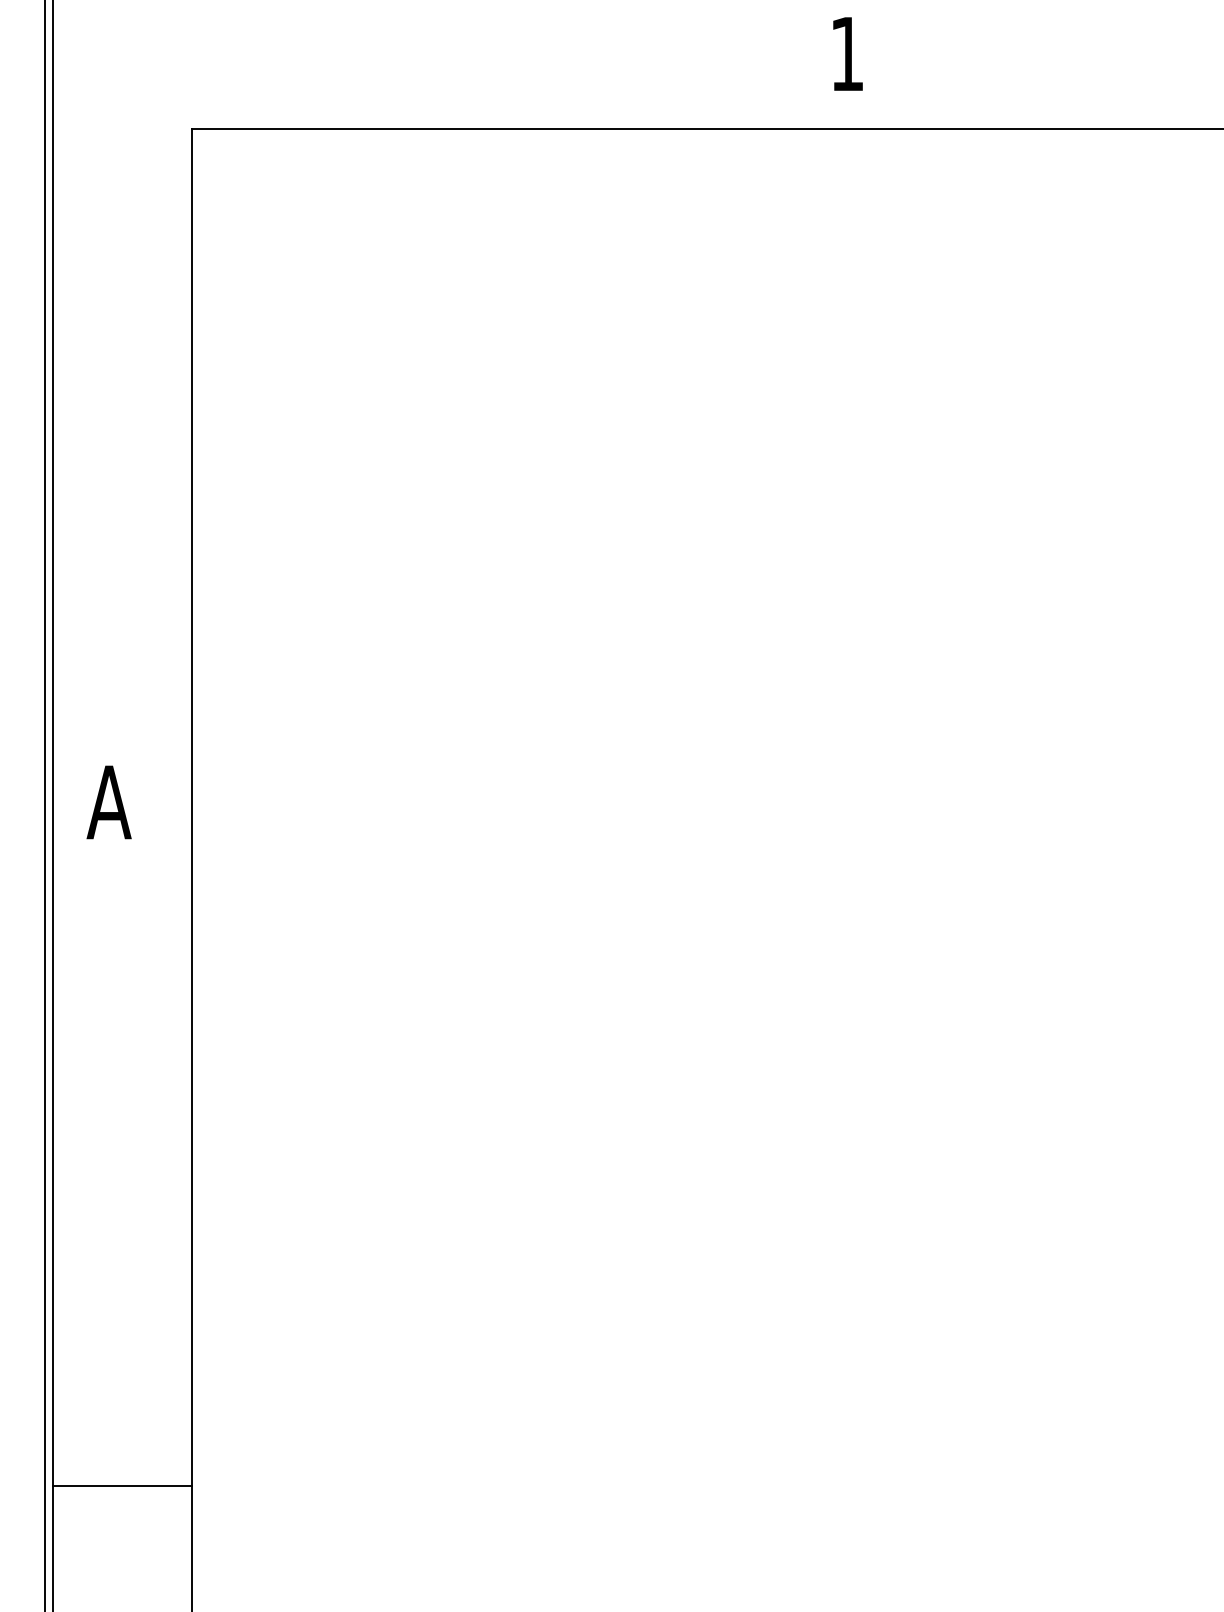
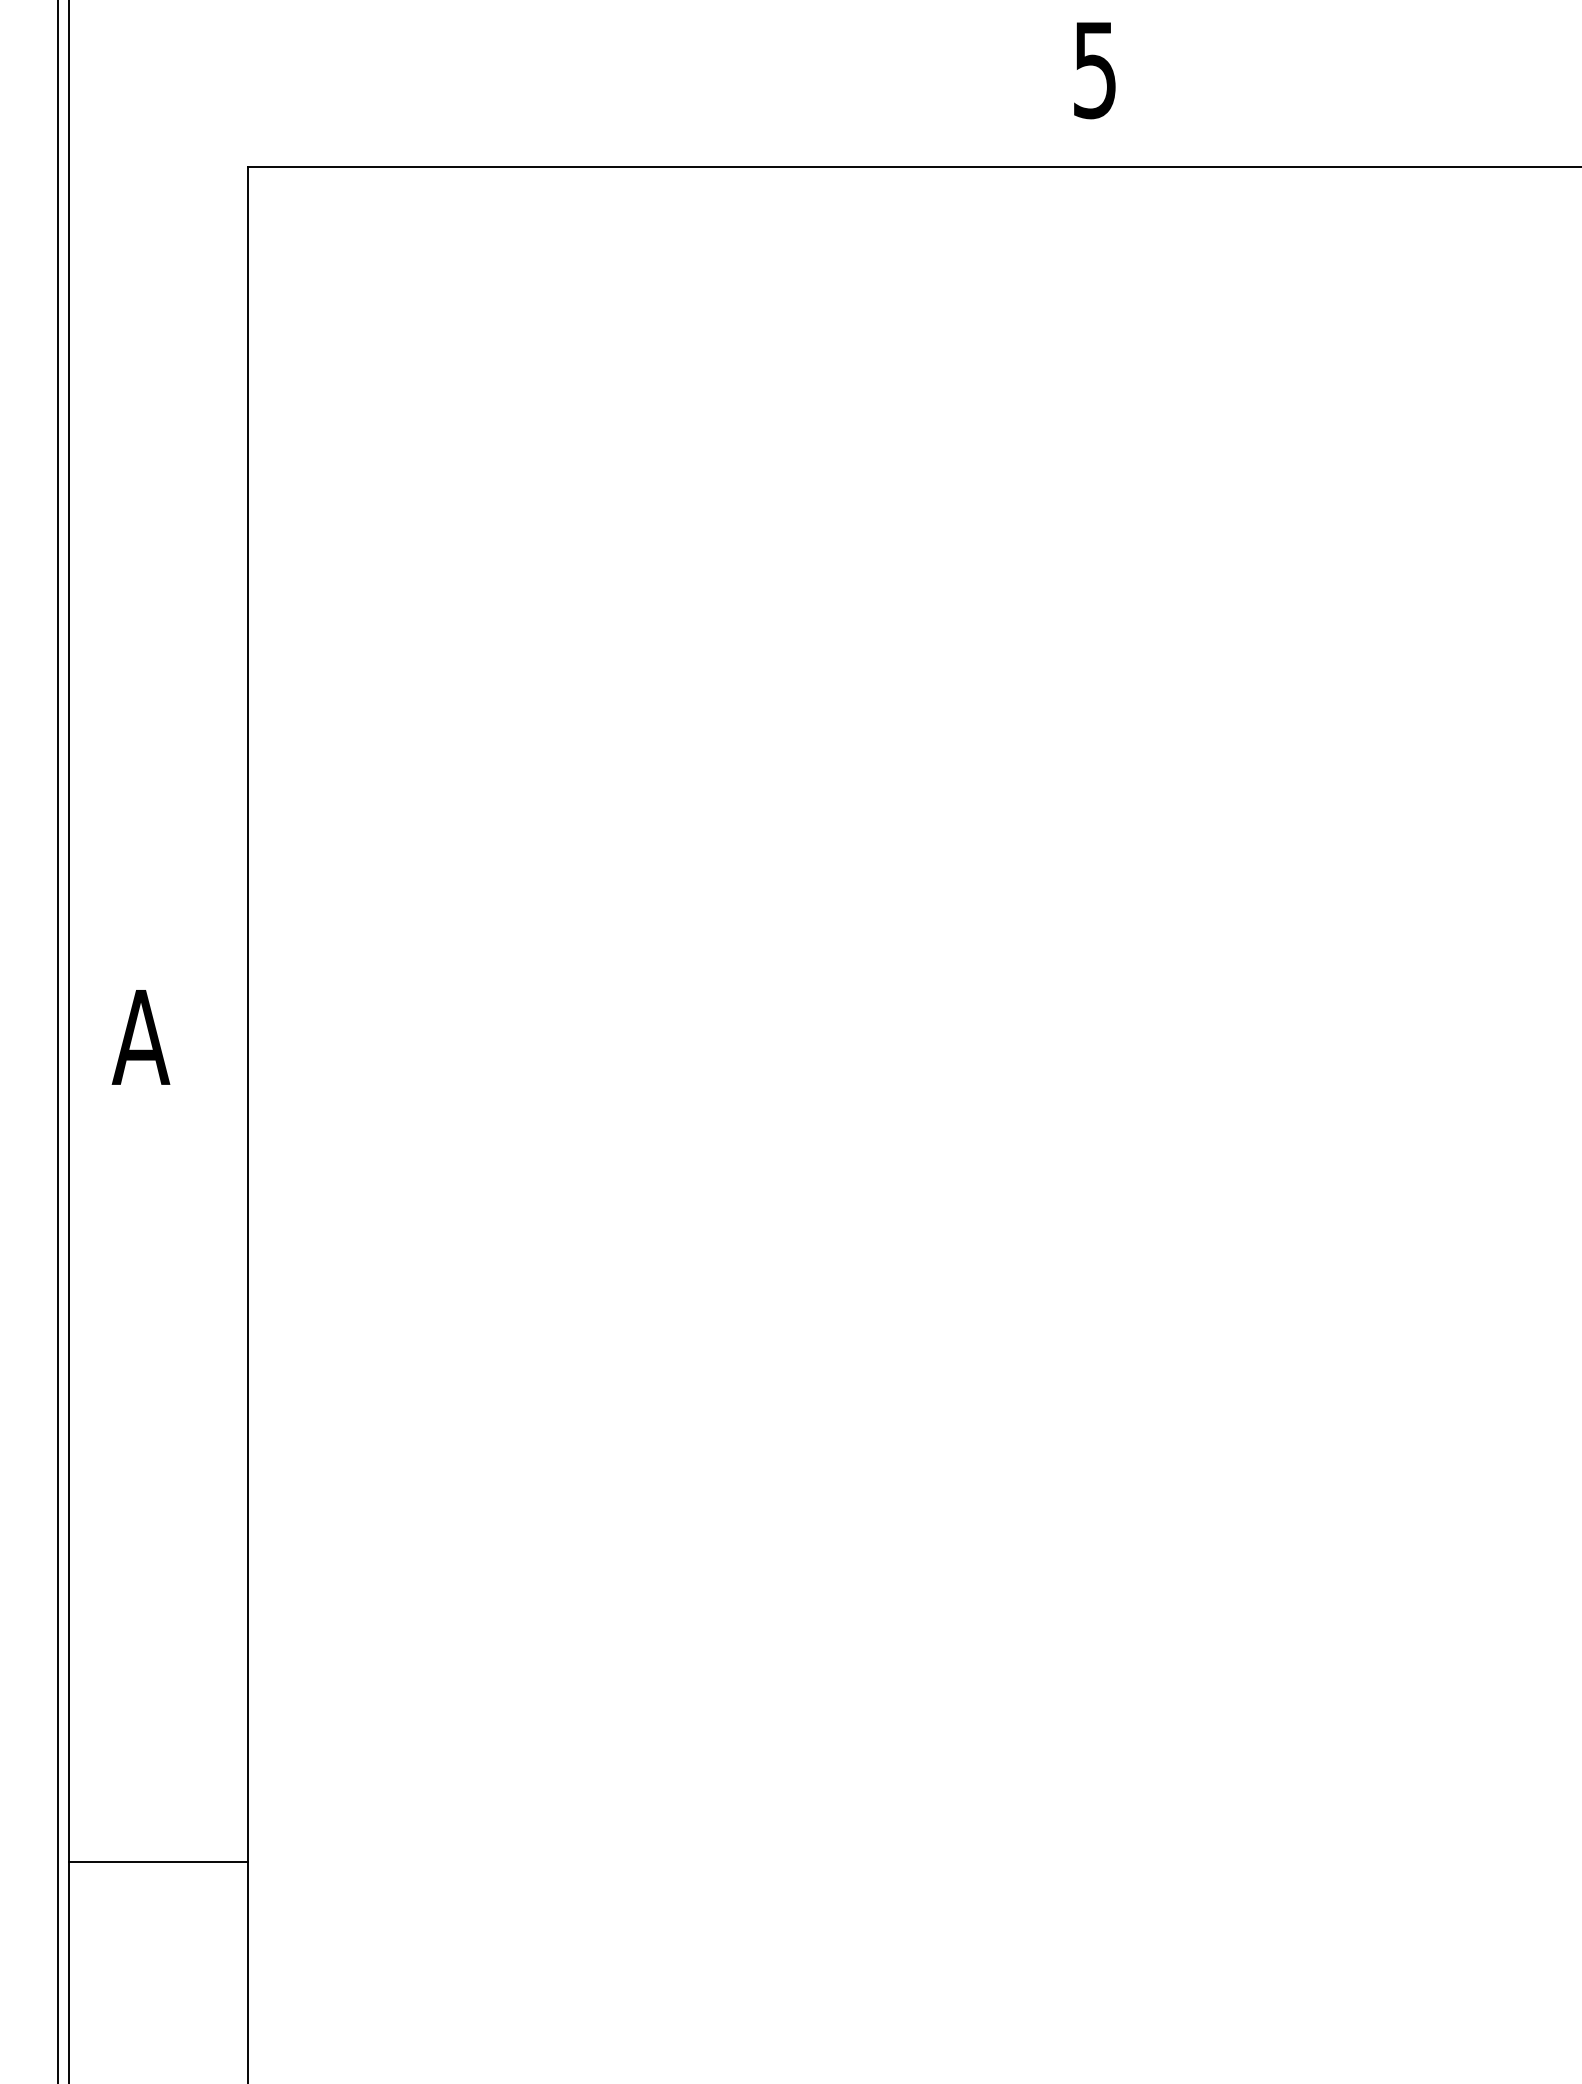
text: (847, 54) -> (1095, 70), 1 -> 5
line: (122, 1486) -> (158, 1862), moved

